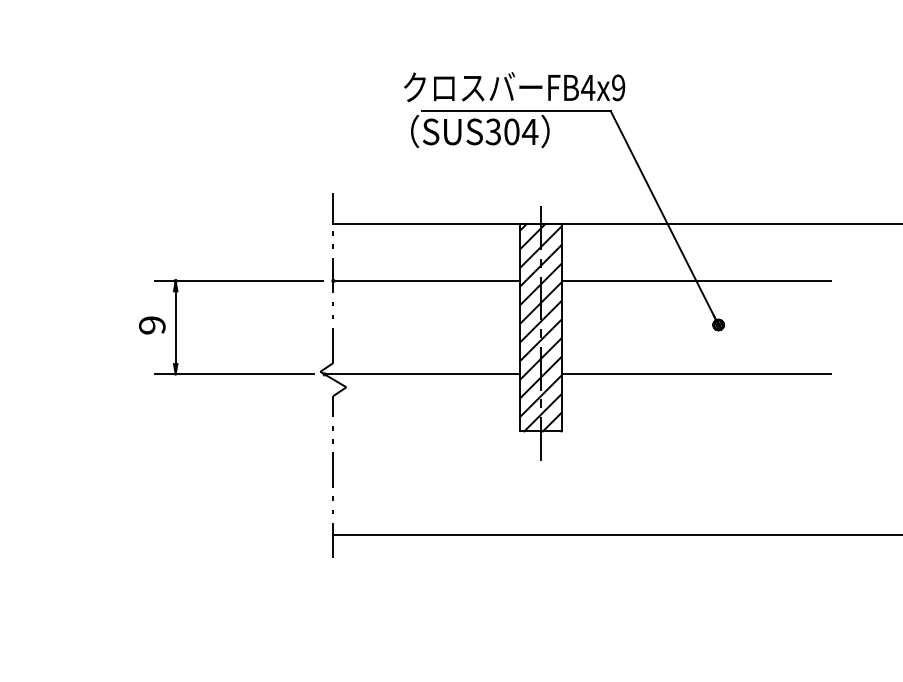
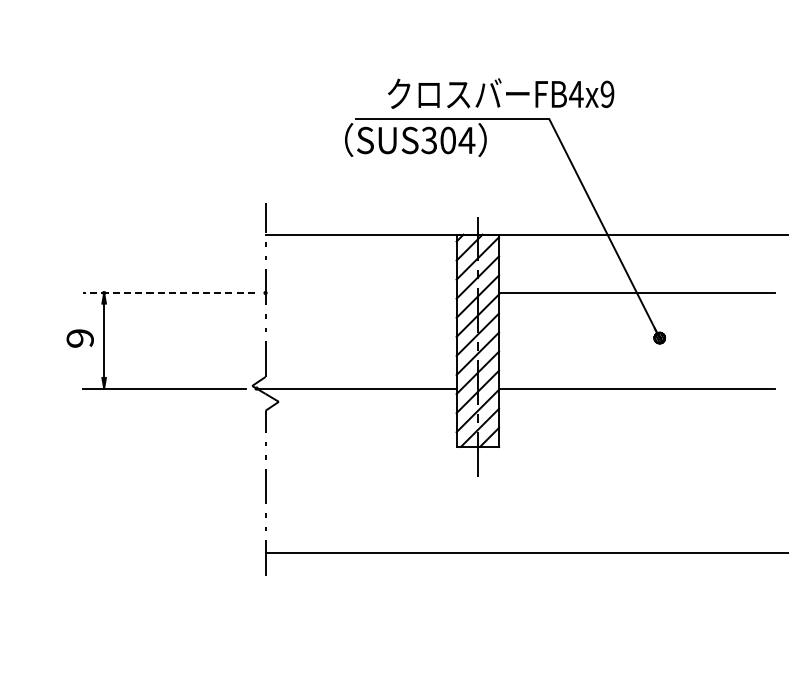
text: (514, 87) -> (501, 94), moved
line: (238, 281) -> (168, 293), solid -> dashed
line: (426, 281) -> (360, 293), removed

